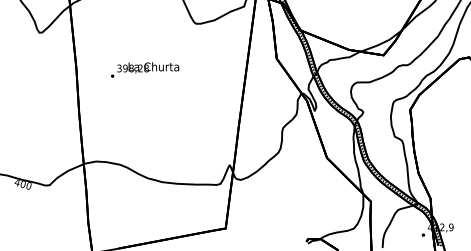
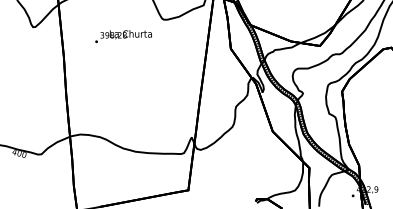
text: (145, 69) -> (123, 36), moved

